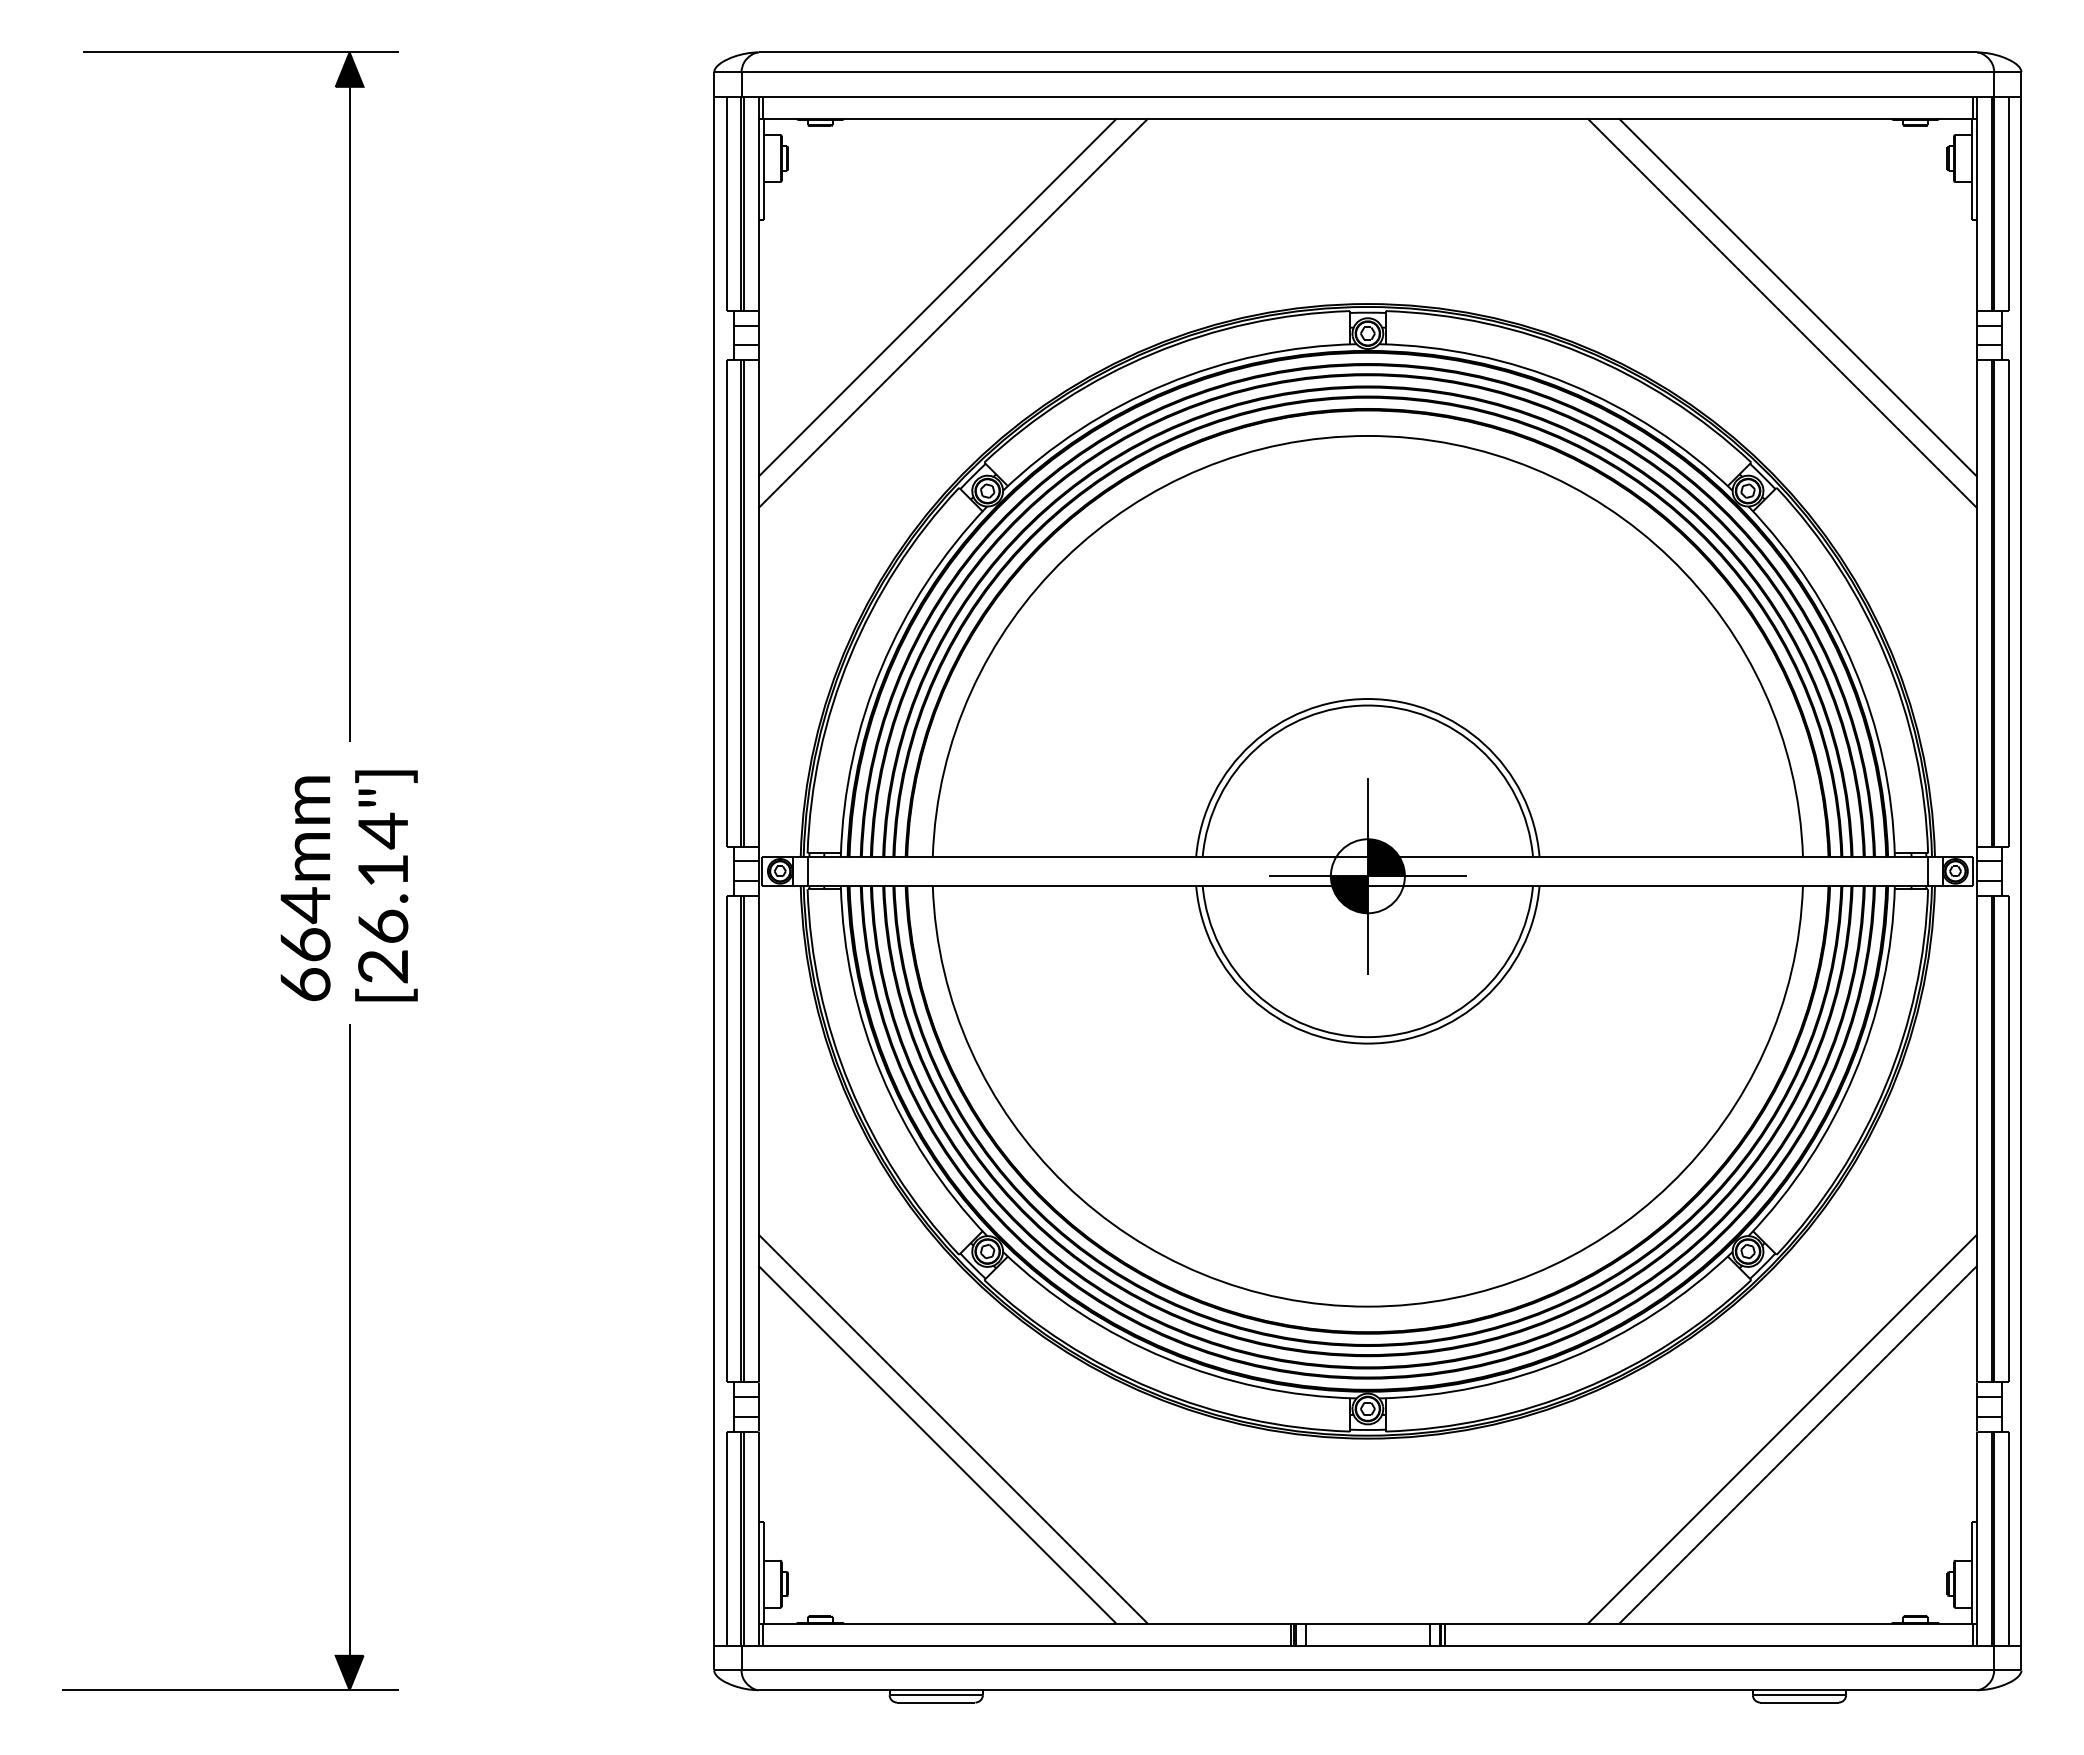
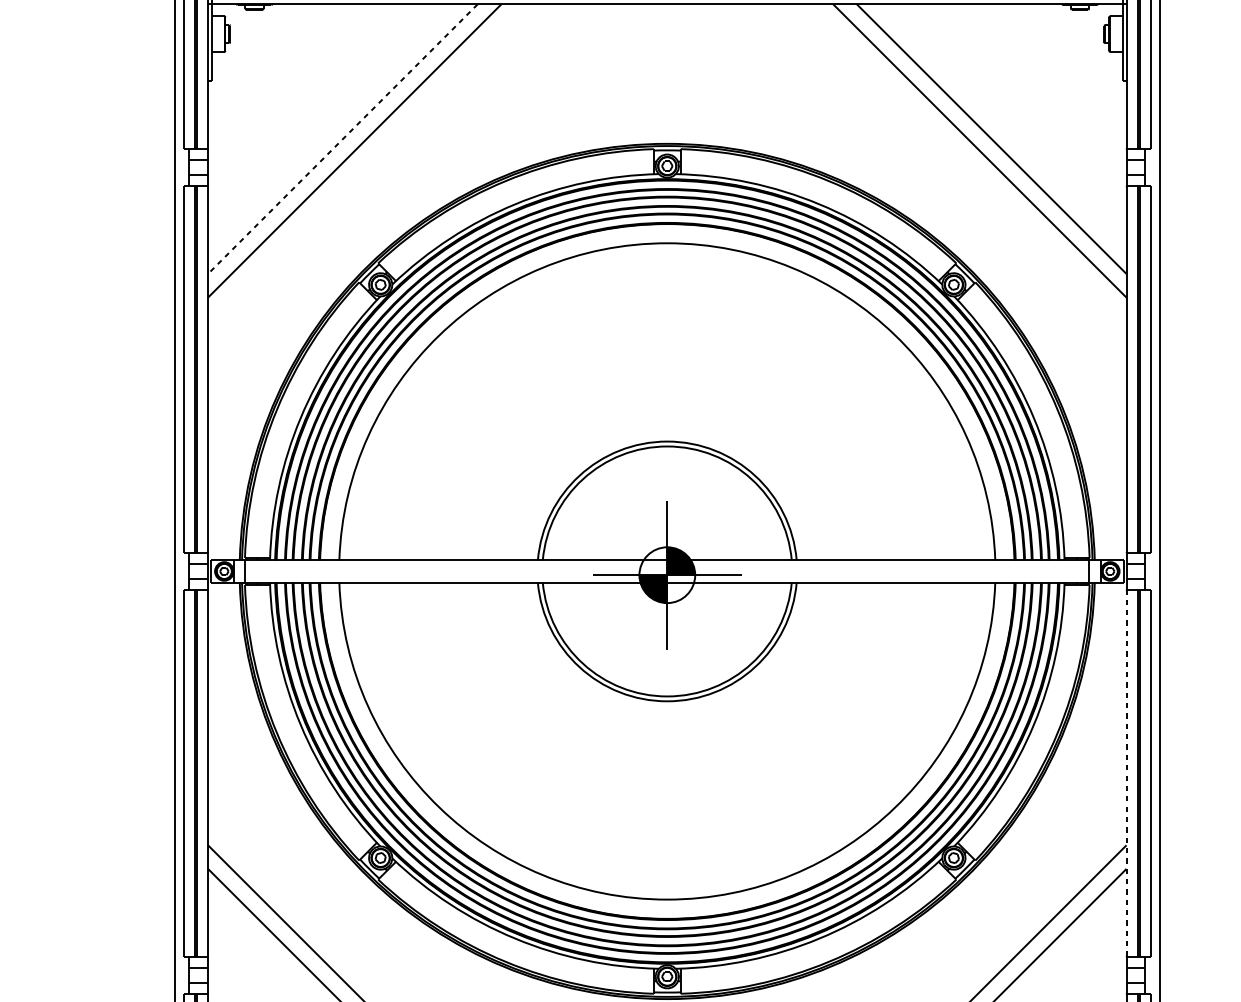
line: (937, 297) -> (342, 138), solid -> dashed
line: (1977, 1138) -> (1126, 772), solid -> dashed

